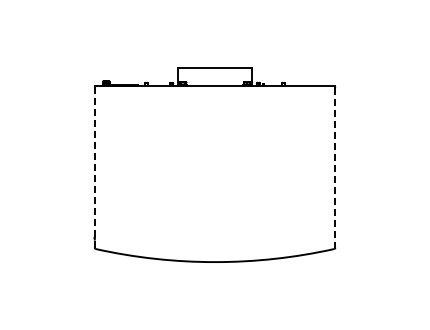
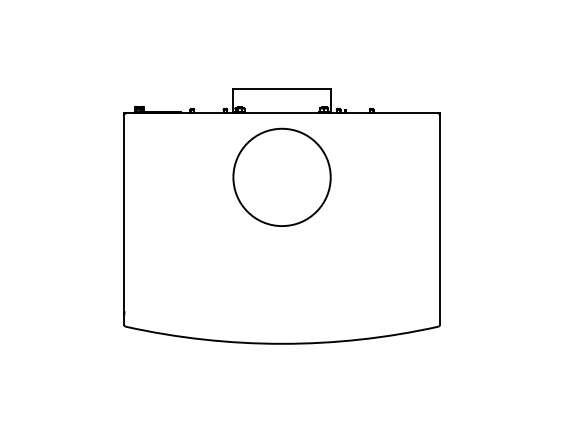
circle: (215, 135) -> (282, 177), added
line: (94, 167) -> (124, 219), dashed -> solid
line: (335, 168) -> (439, 221), dashed -> solid

